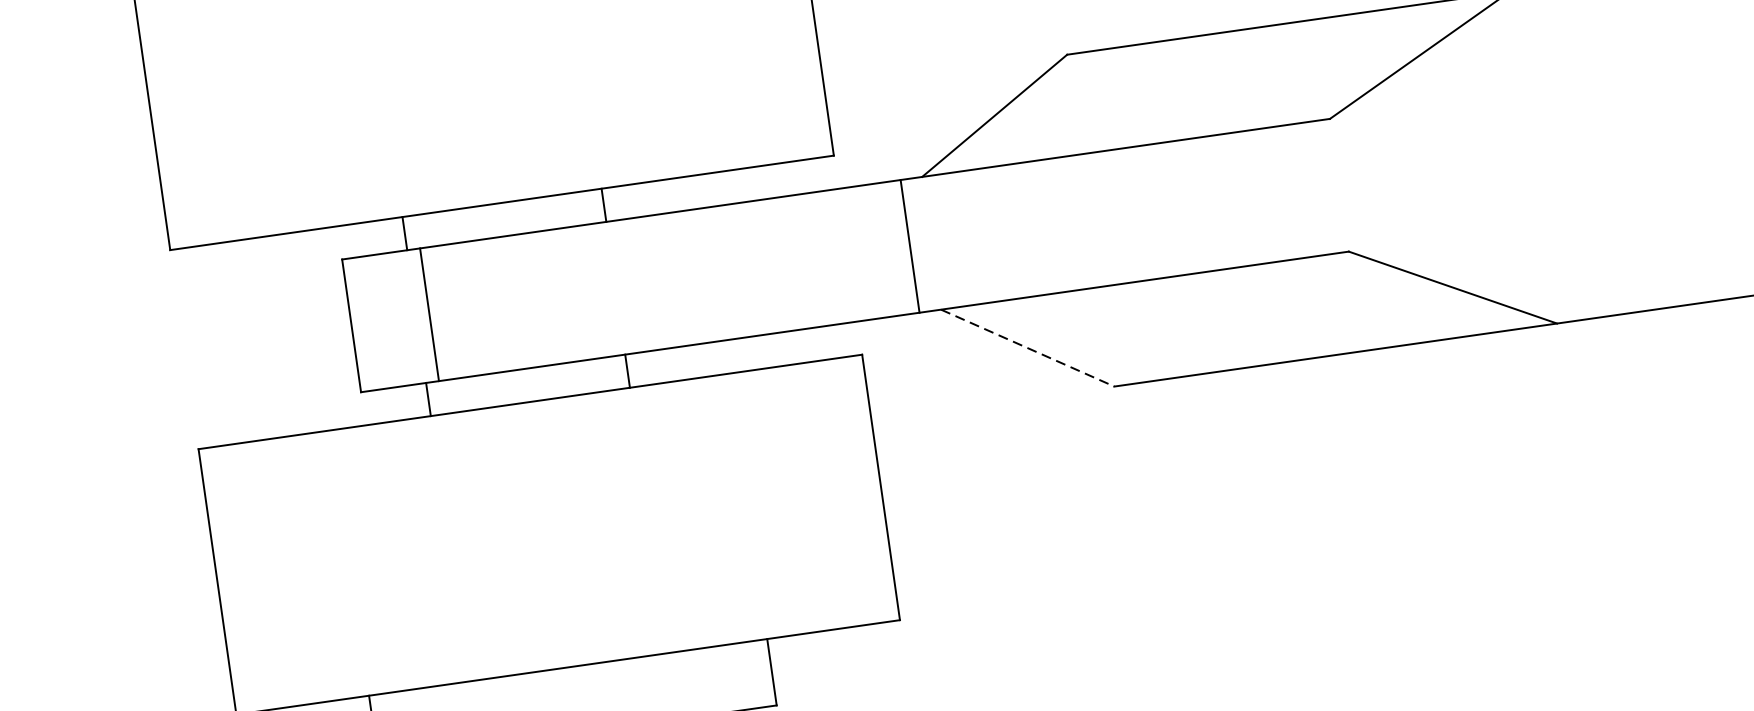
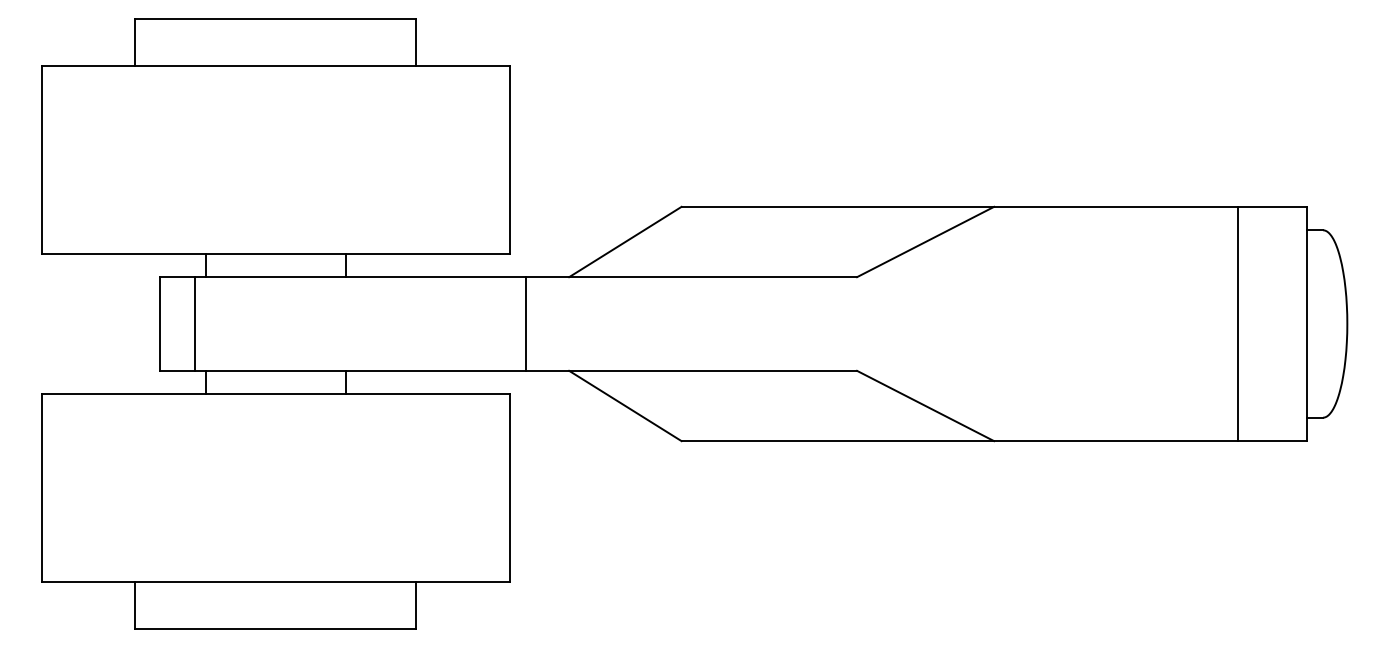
line: (909, 245) -> (525, 323), moved
line: (429, 314) -> (194, 323), moved
line: (1028, 348) -> (625, 406), dashed -> solid

